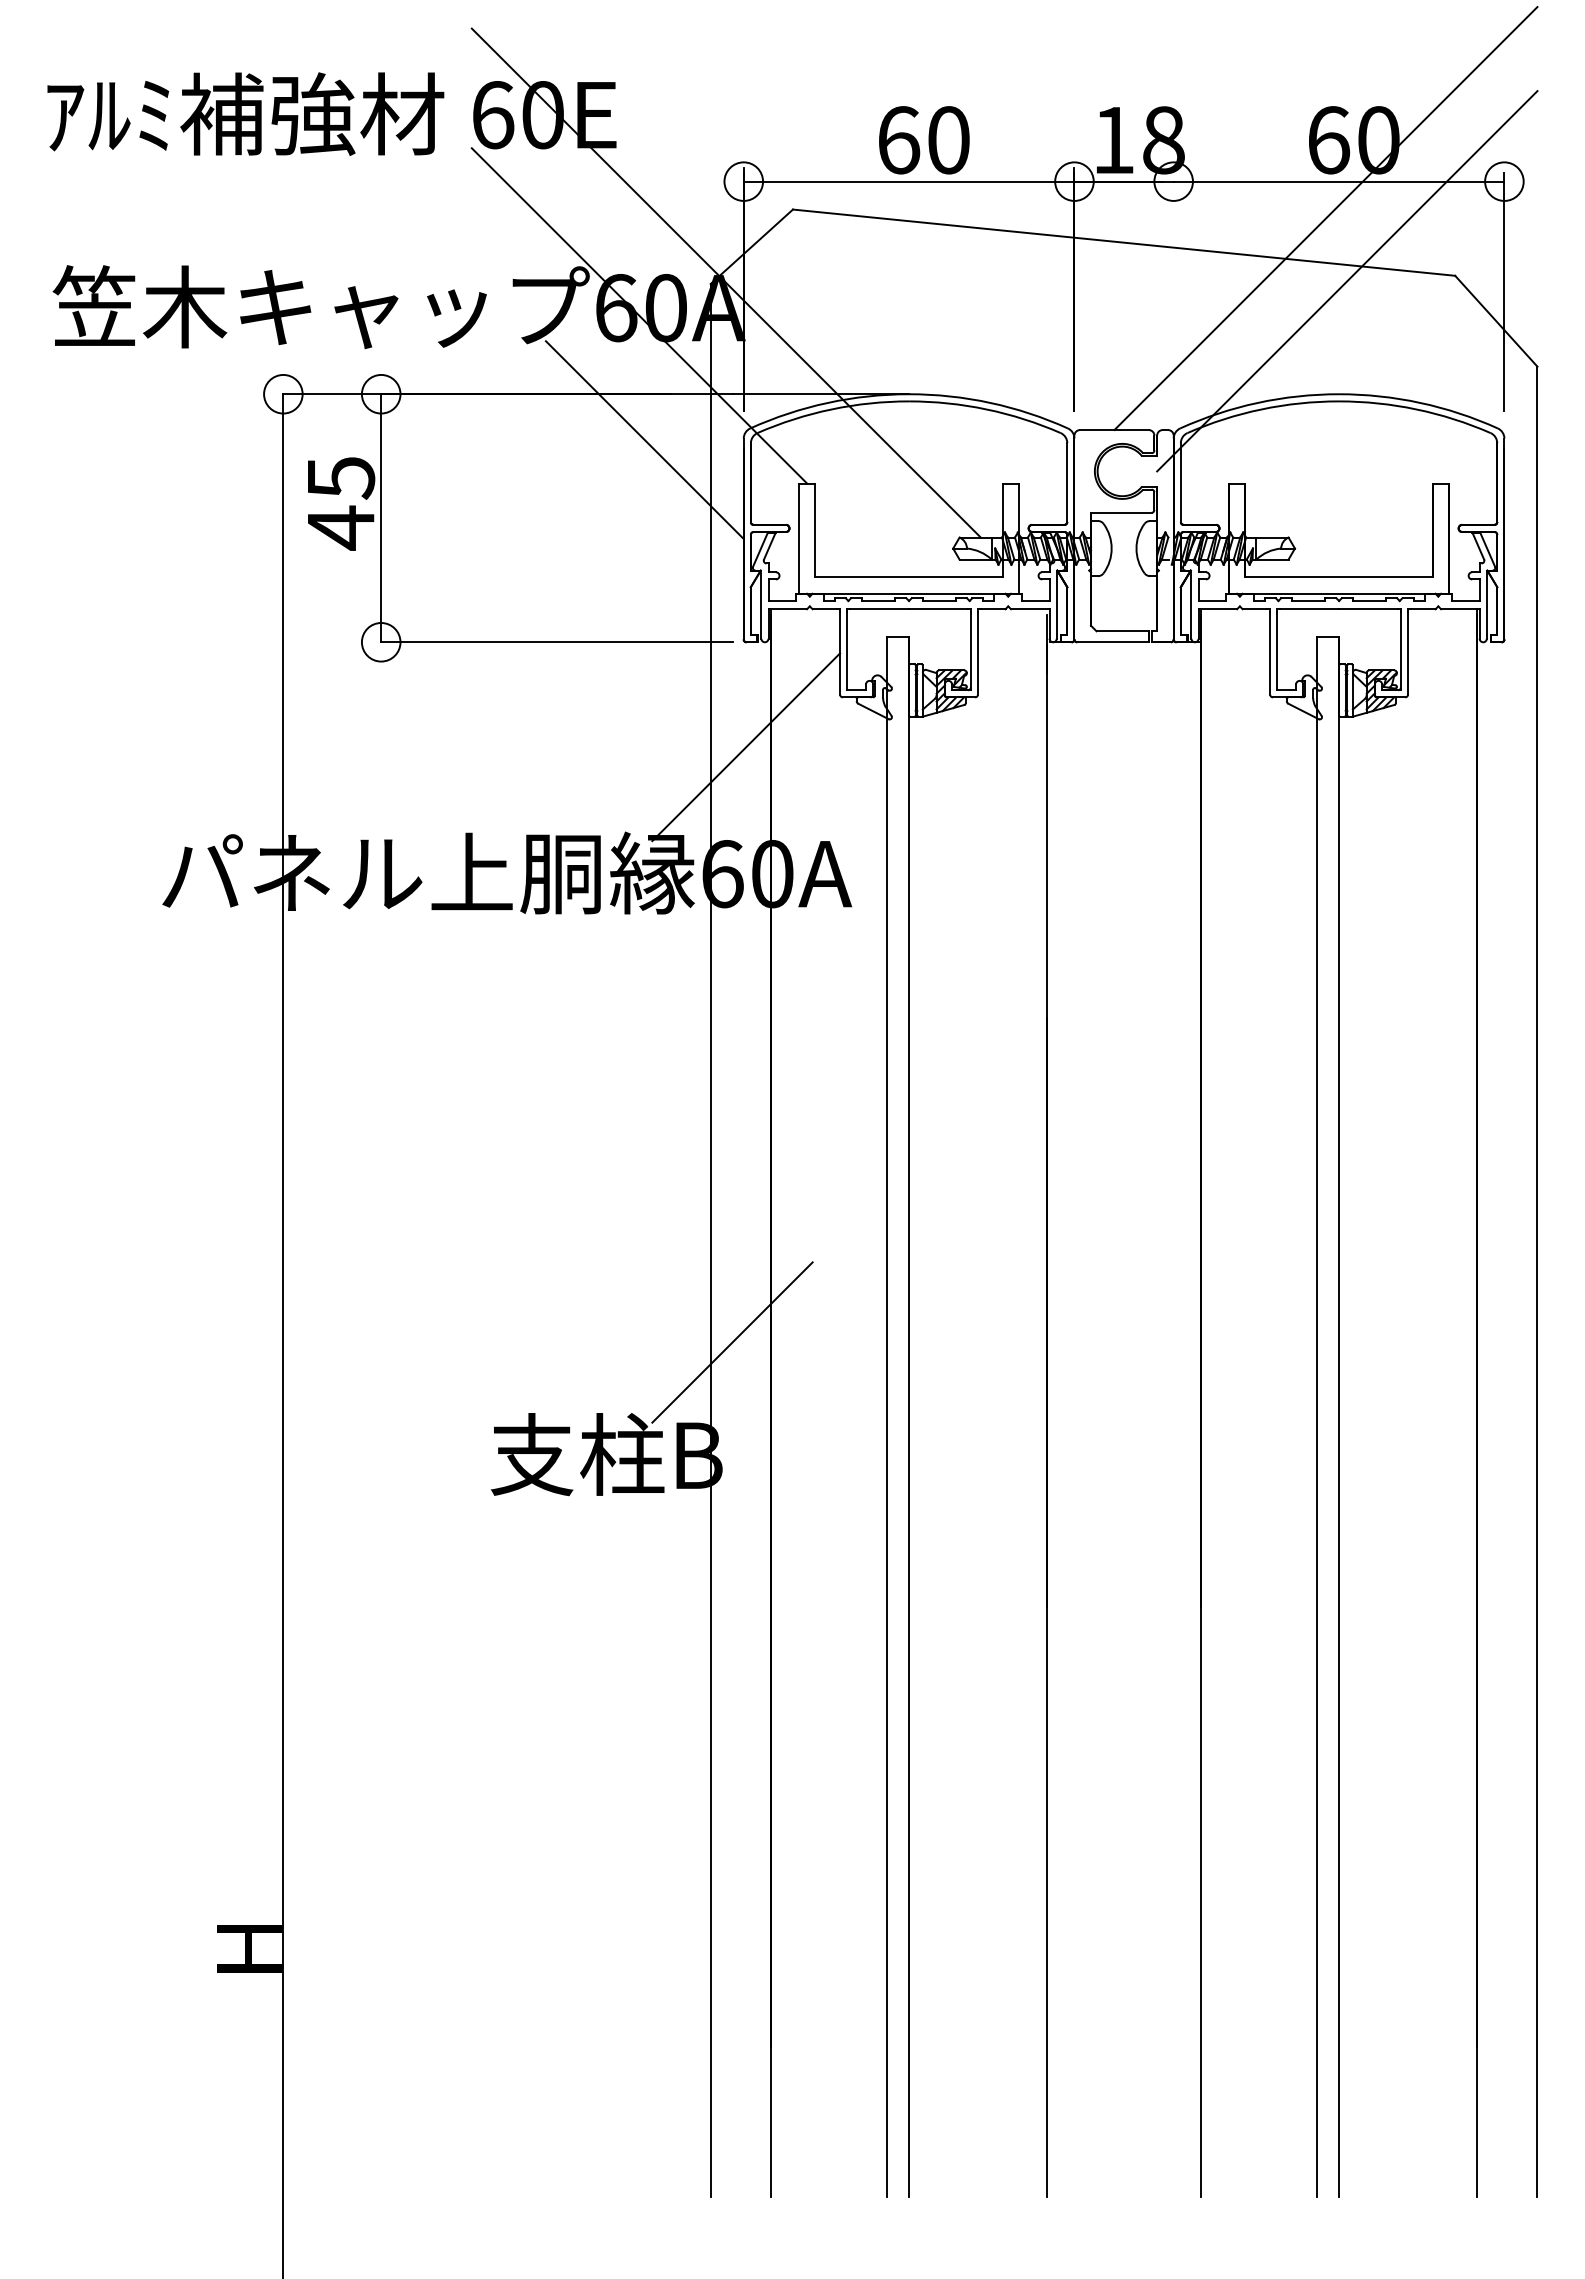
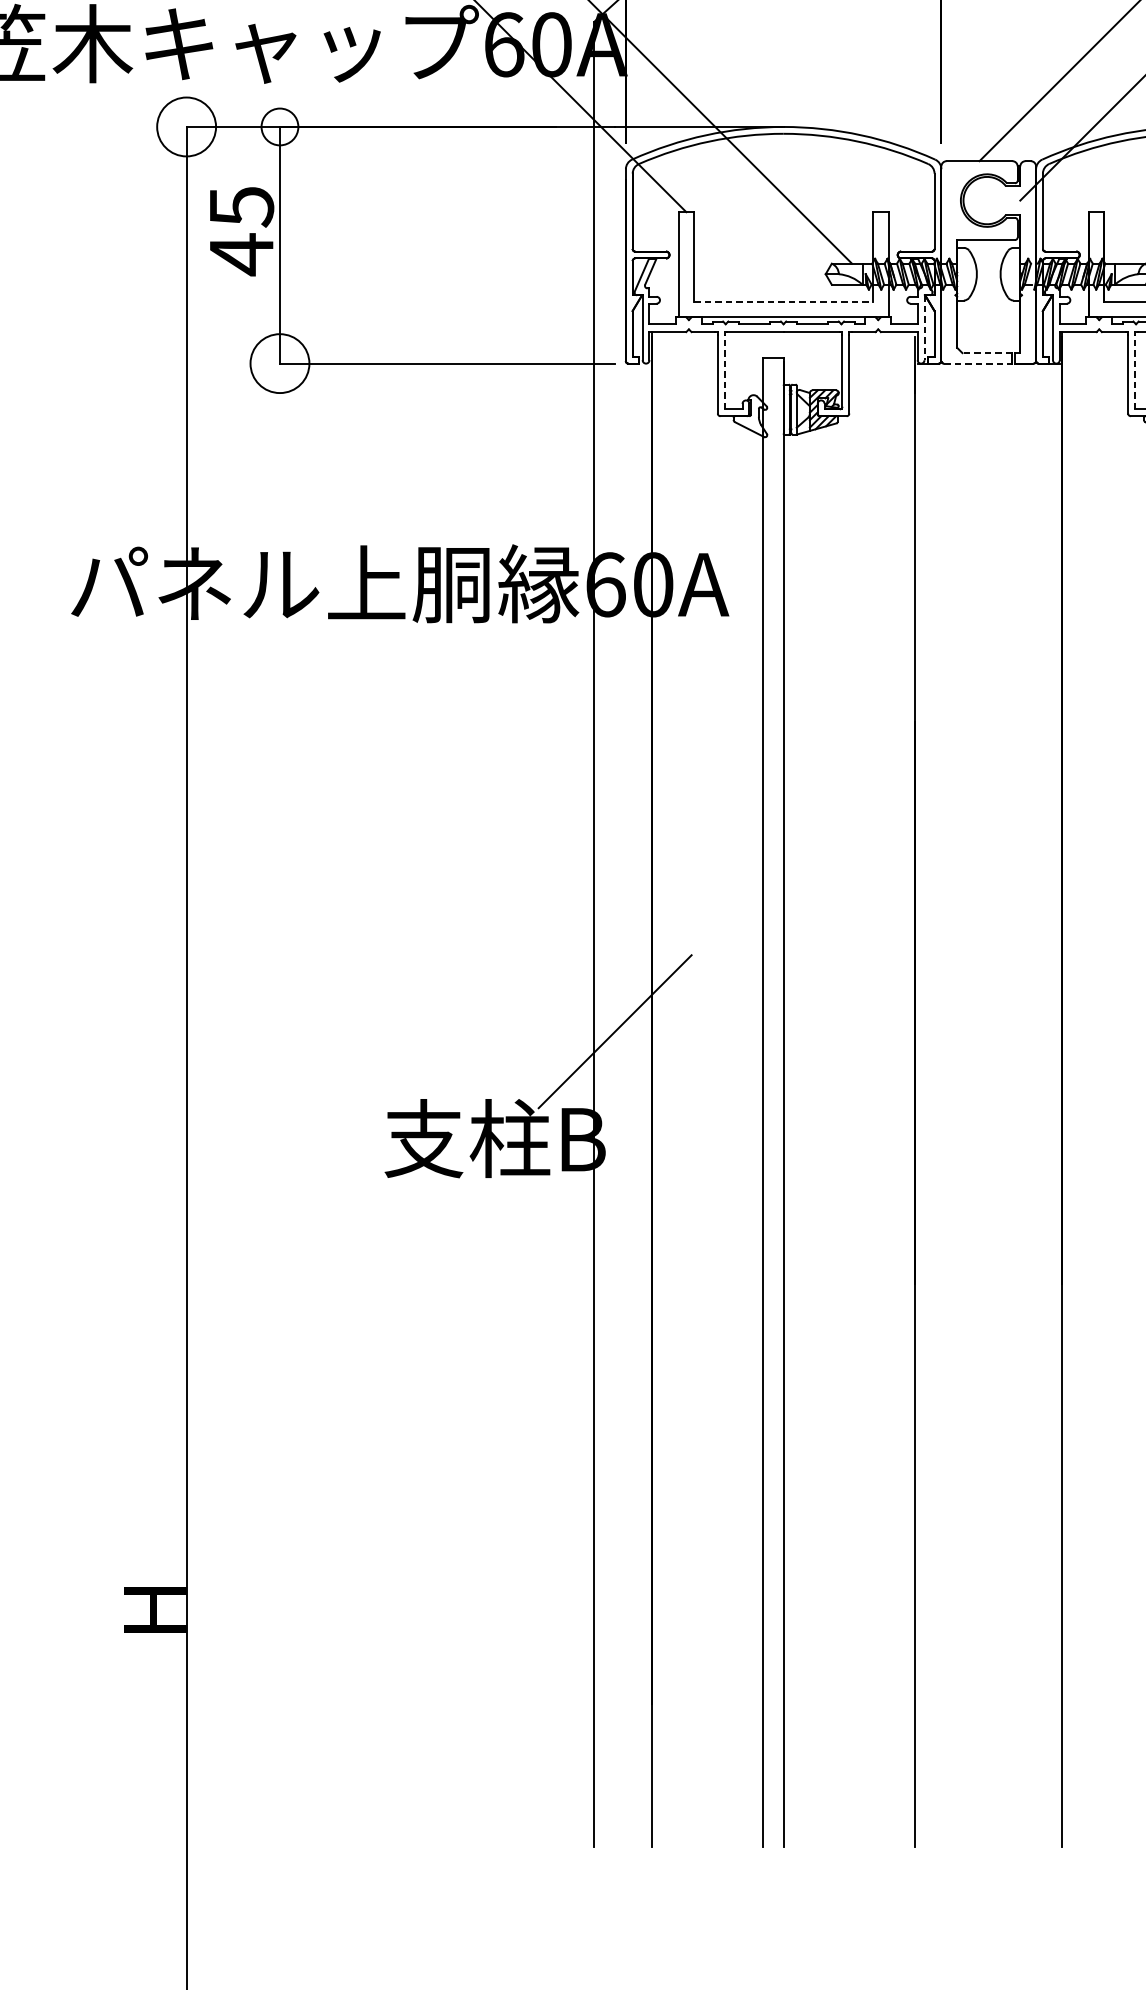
circle: (283, 393) -> (186, 126), size x1.6
line: (644, 440) -> (531, 171), removed
line: (909, 577) -> (784, 301), solid -> dashed
line: (1056, 605) -> (924, 328), solid -> dashed
line: (1122, 631) -> (987, 353), solid -> dashed
circle: (380, 641) -> (279, 362), size x1.6
line: (1113, 642) -> (978, 363), solid -> dashed
line: (847, 650) -> (724, 371), solid -> dashed
line: (1277, 650) -> (1135, 371), solid -> dashed
line: (746, 747) -> (628, 464), removed

